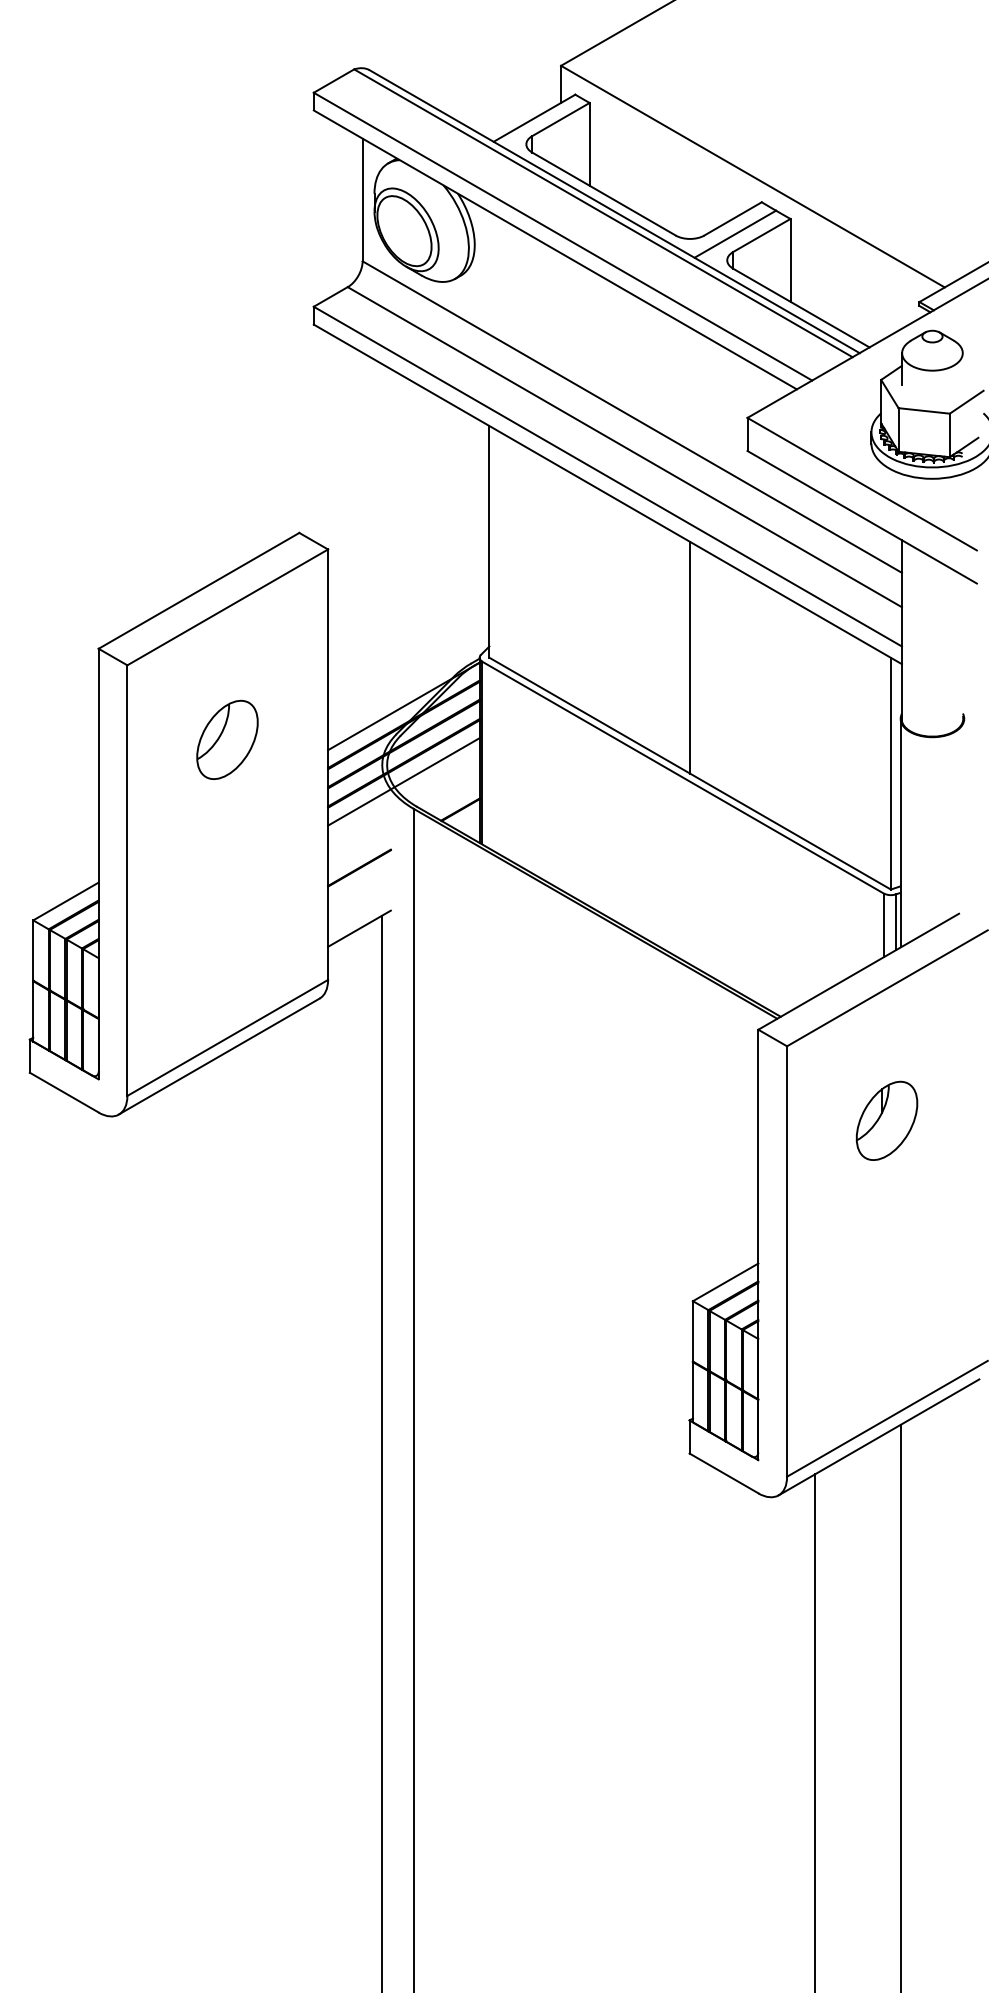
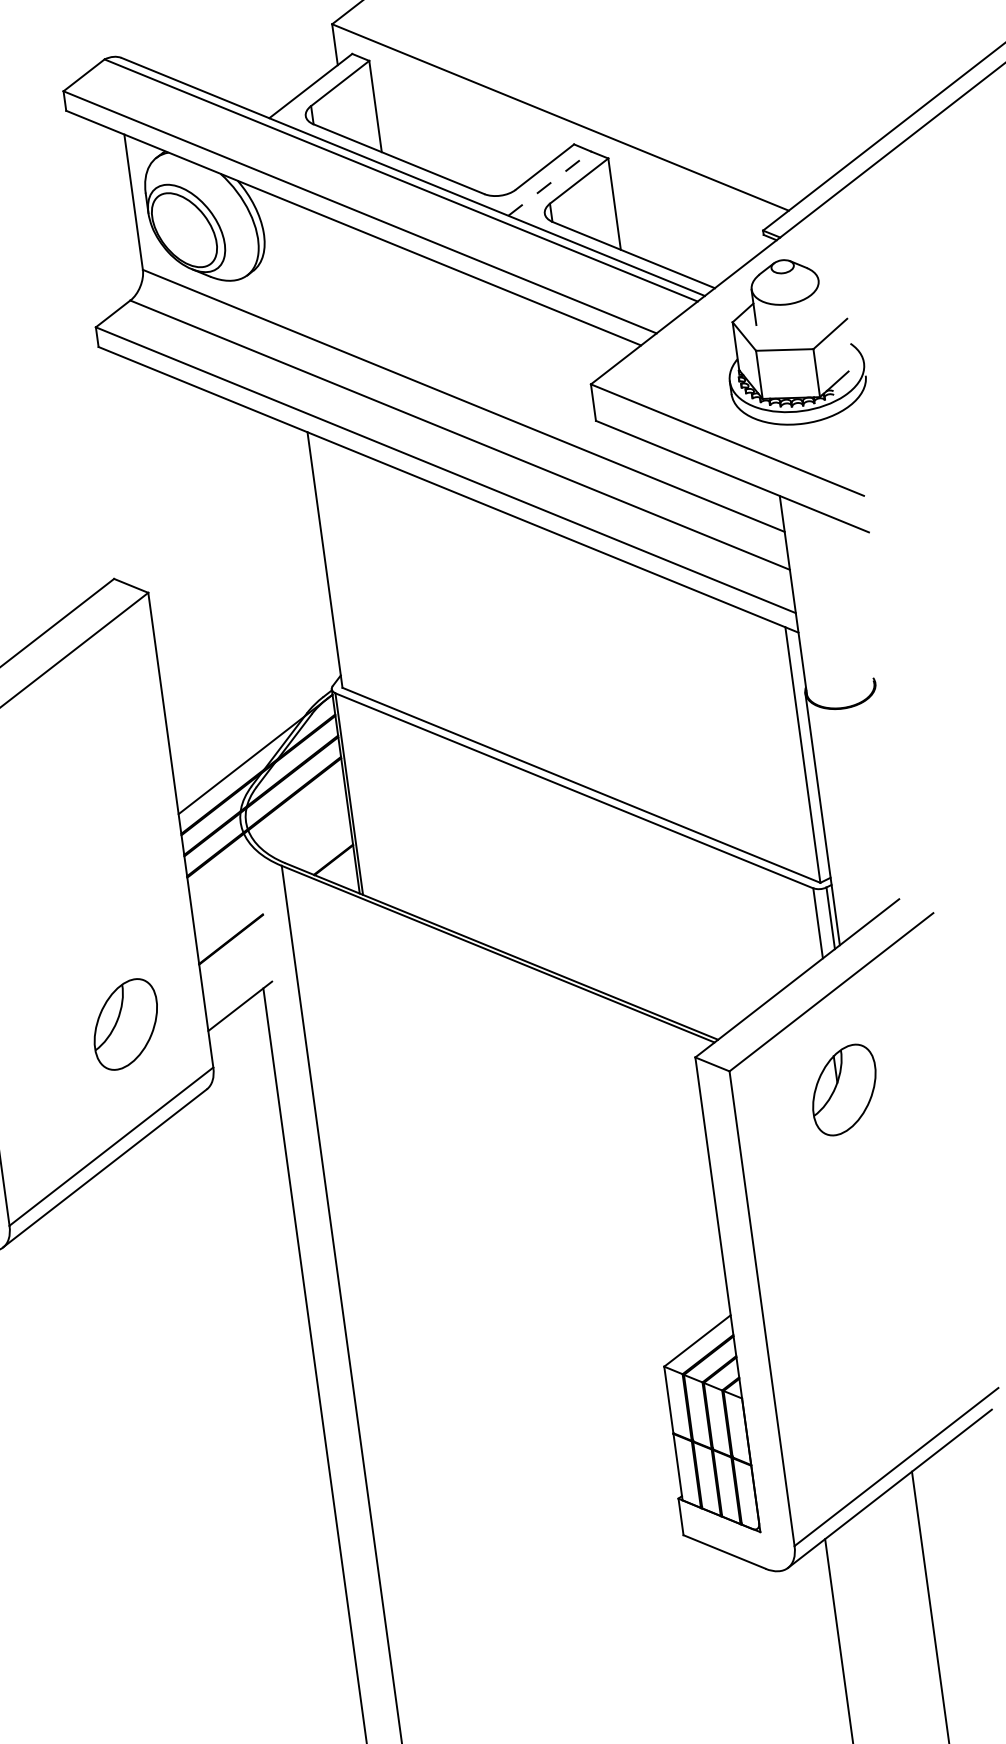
line: (735, 234) -> (550, 183), solid -> dashed
line: (690, 657) -> (564, 657), removed
part: (227, 739) -> (125, 1023), moved
line: (403, 781) -> (266, 837), removed
part: (886, 1120) -> (843, 1089), moved

